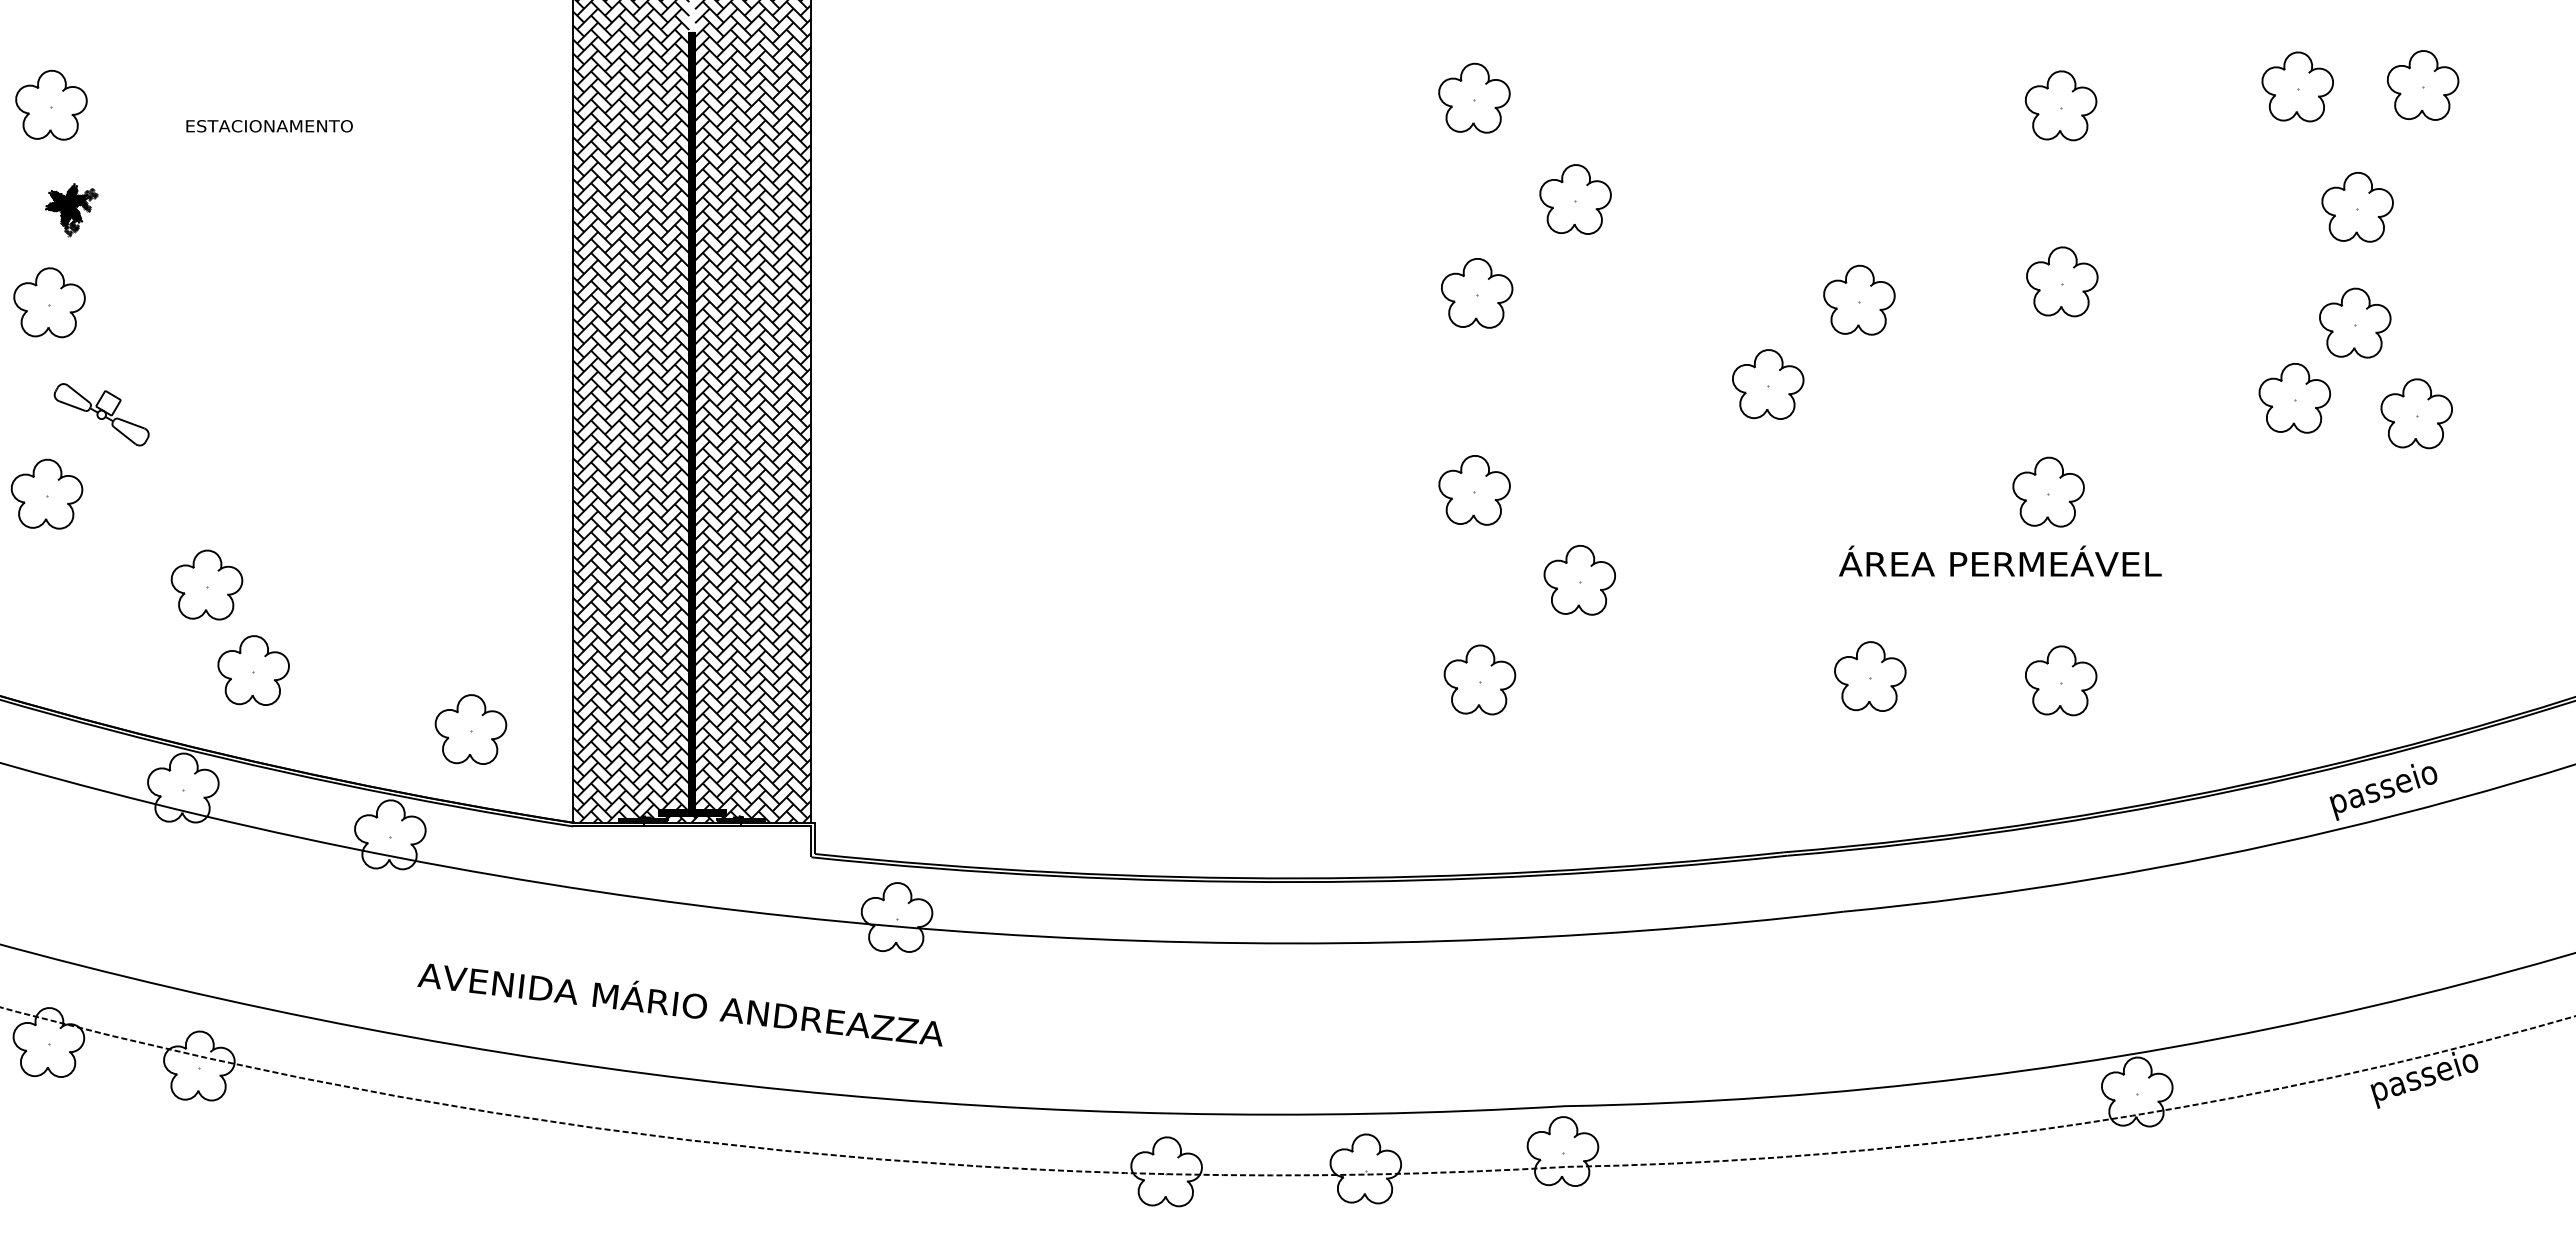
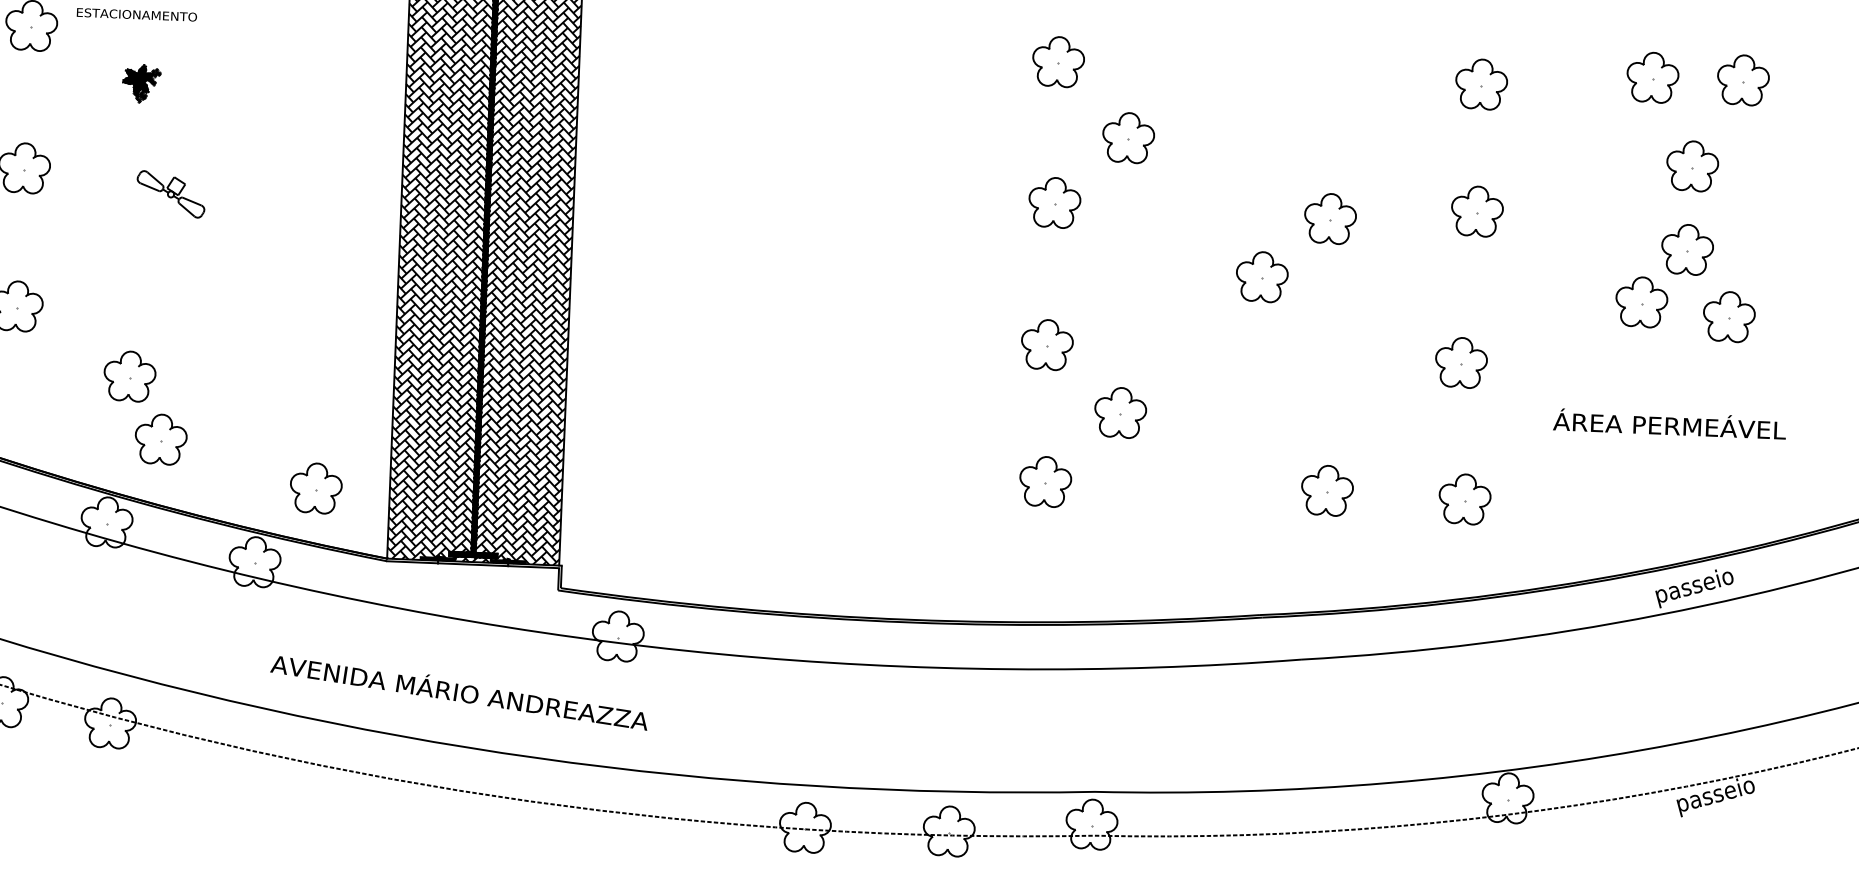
text: (269, 126) -> (136, 15), moved
part: (71, 210) -> (141, 83), moved
part: (101, 414) -> (170, 194), moved
text: (2000, 560) -> (1669, 423), moved

